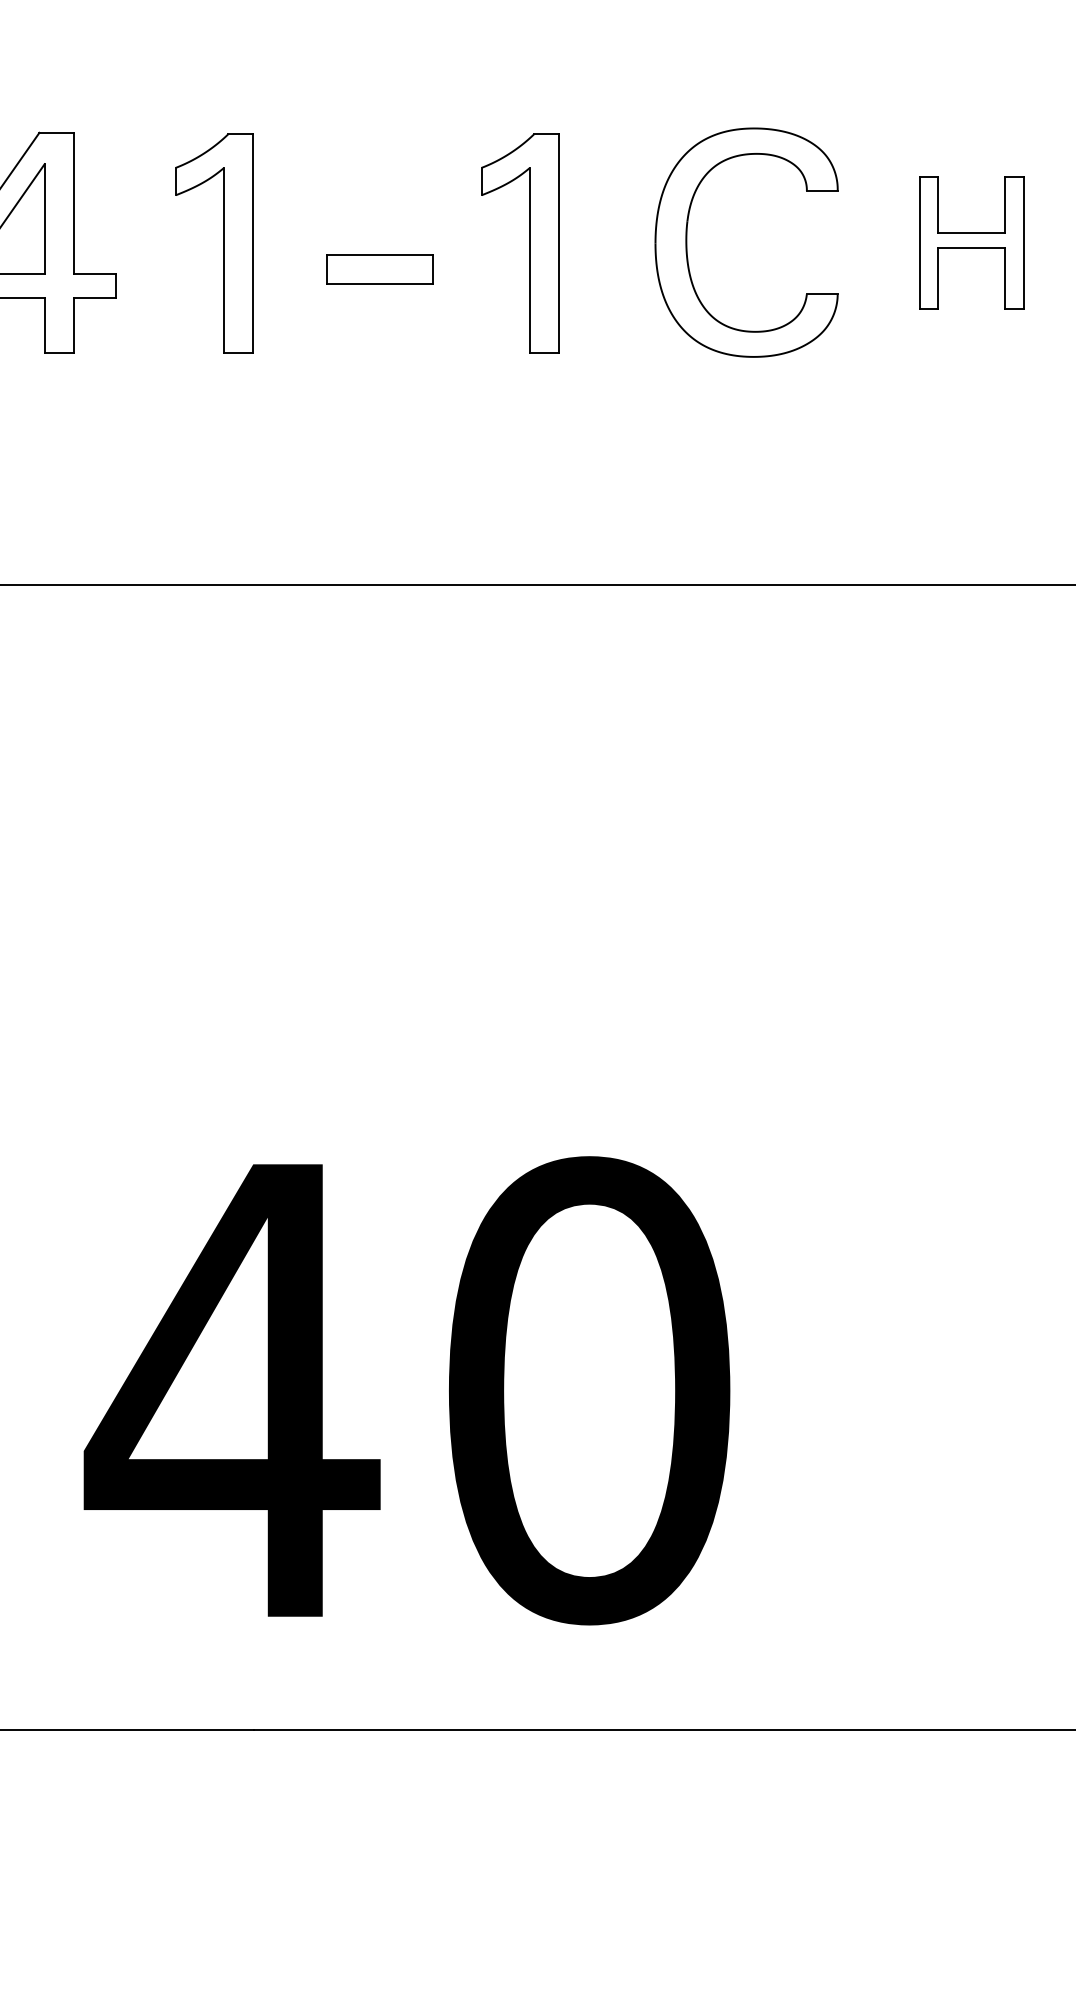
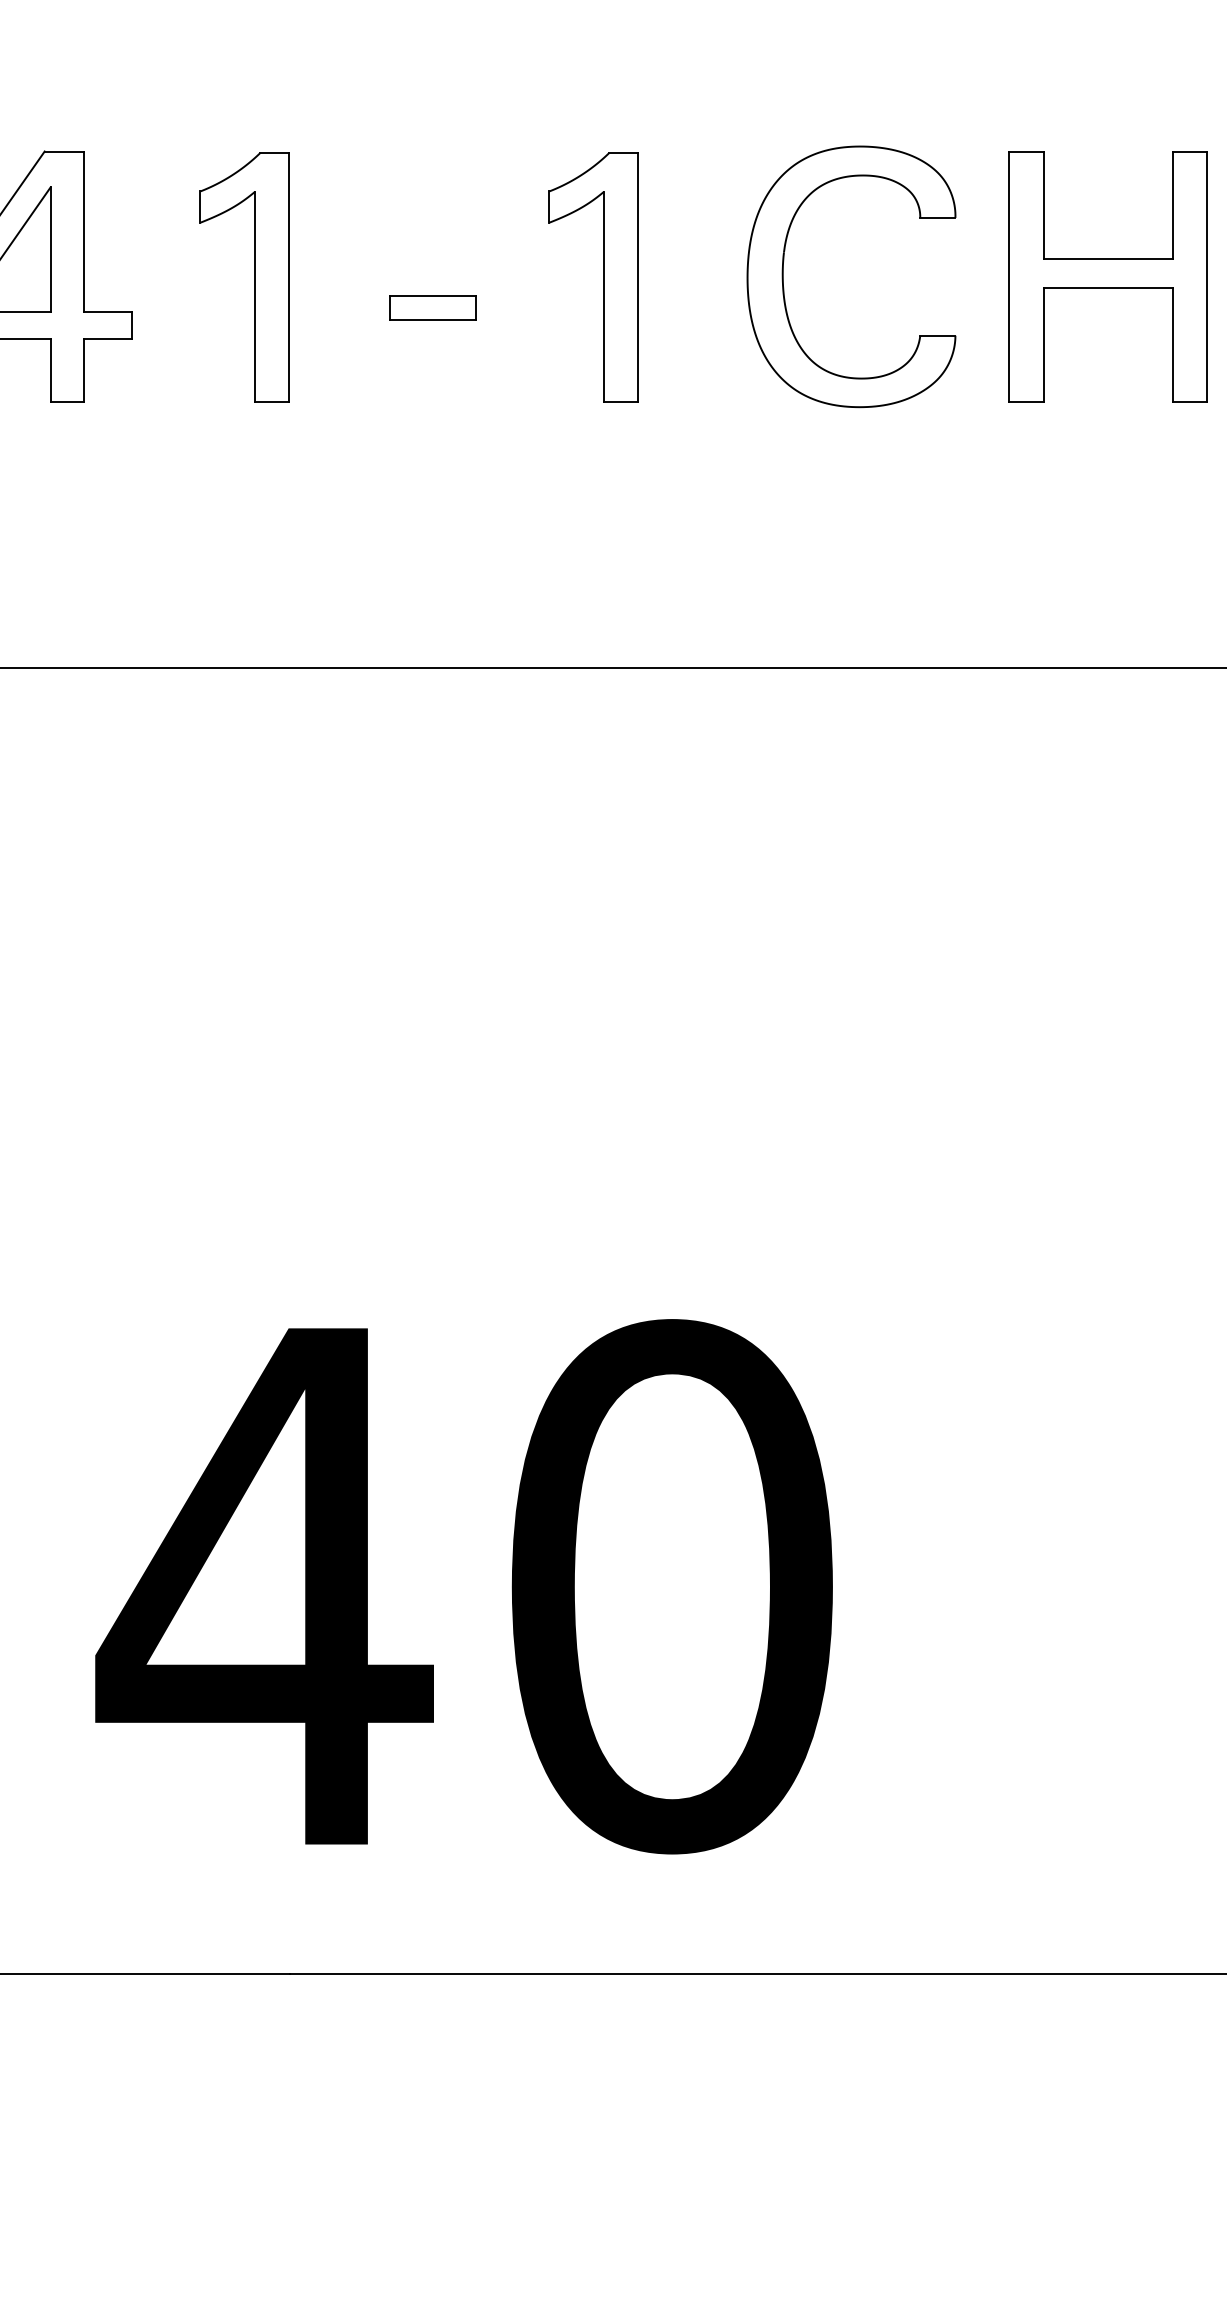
part: (970, 242) -> (1107, 276), size x1.67
part: (379, 269) -> (432, 307), size x0.71

